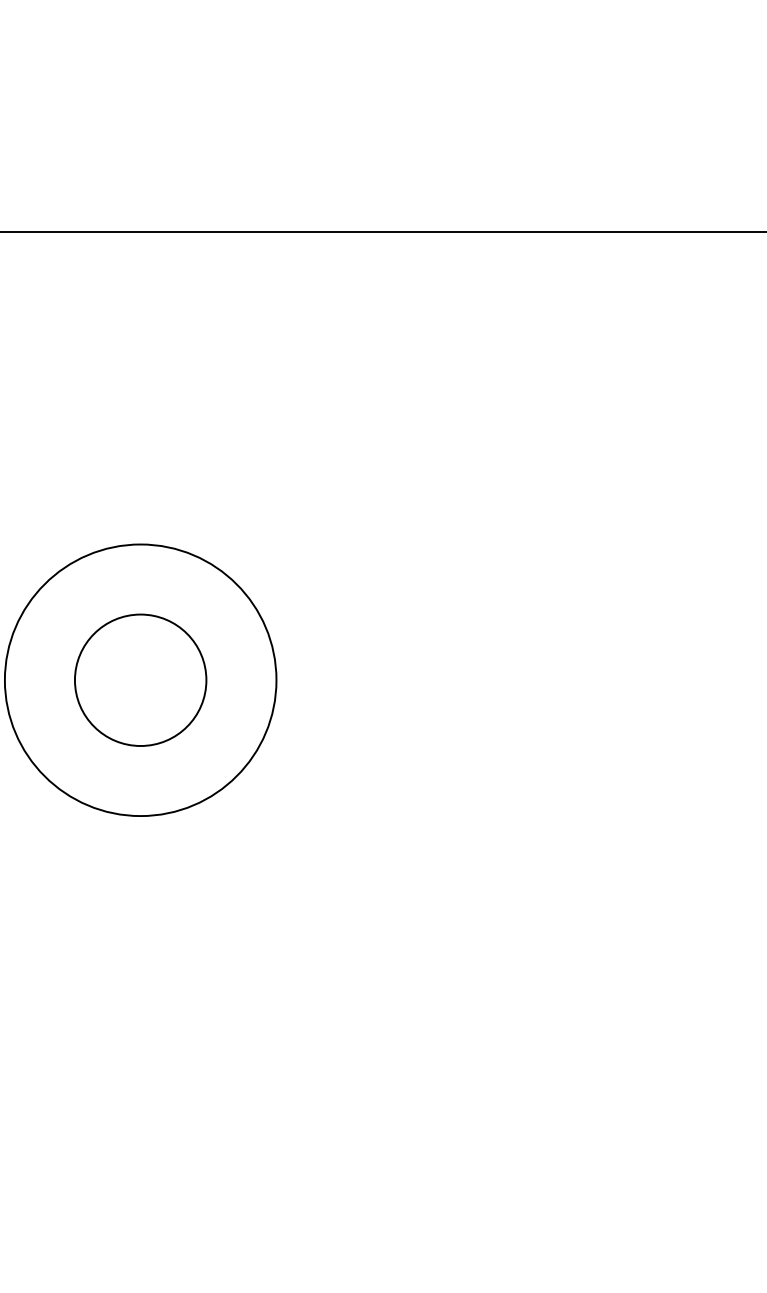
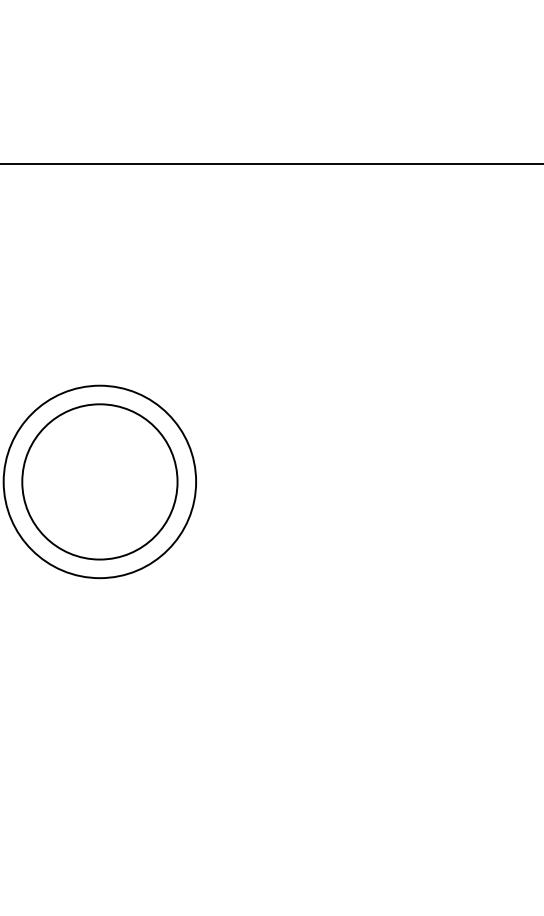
circle: (140, 679) -> (99, 481), size x1.67

